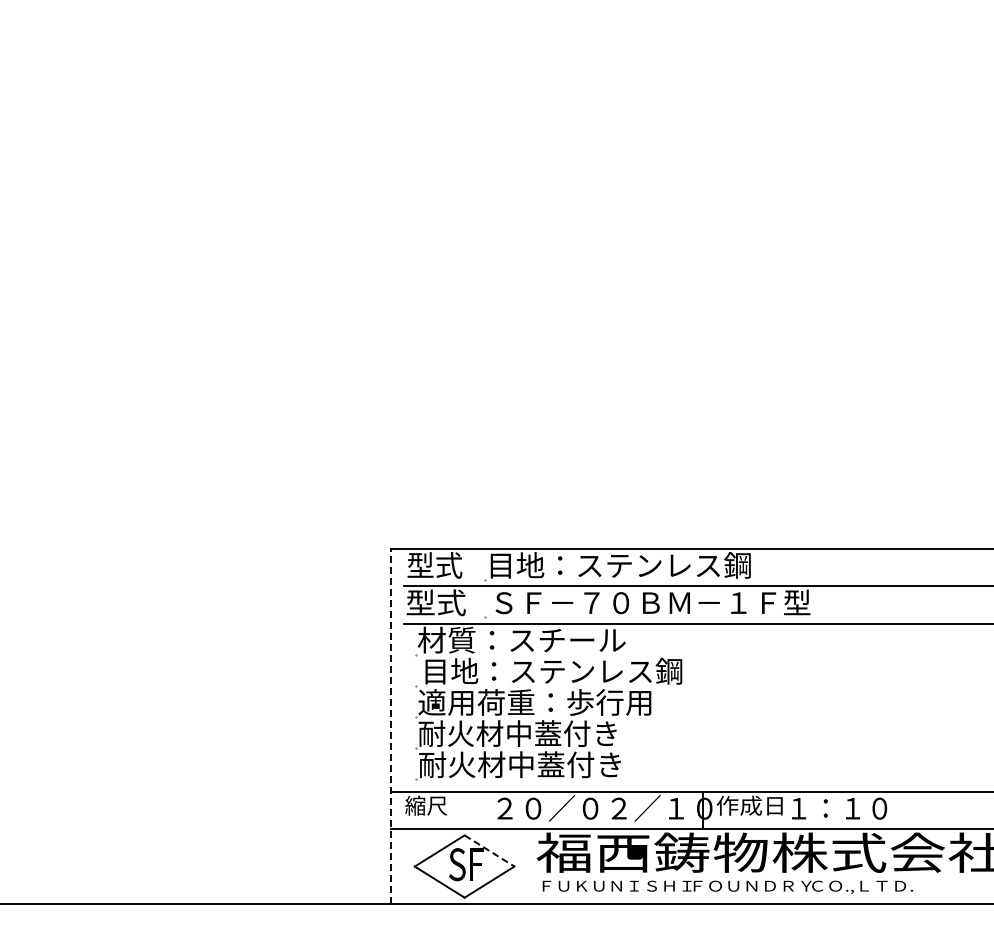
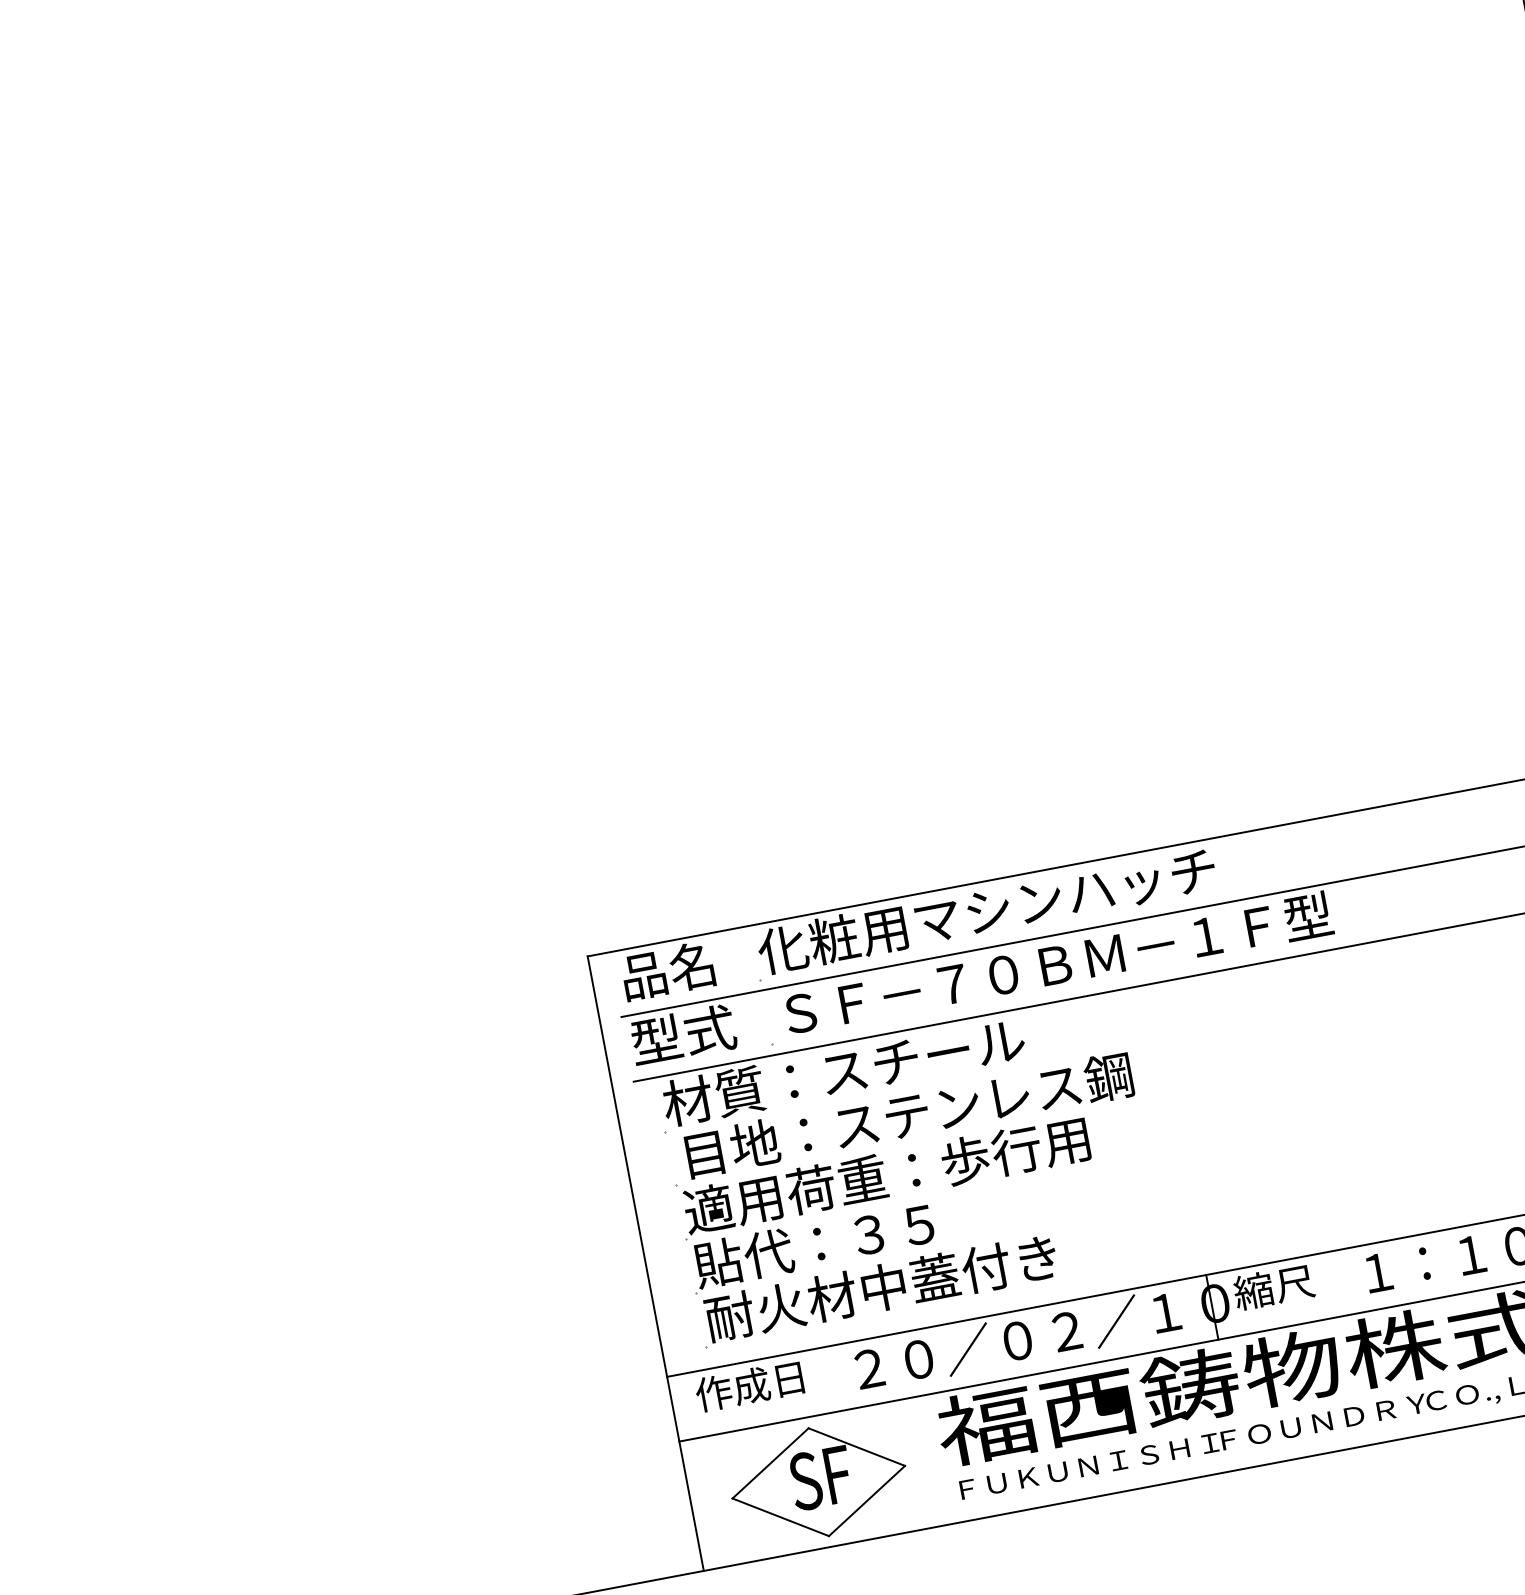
text: (434, 565) -> (668, 971), 型式 -> 品名
text: (618, 565) -> (986, 910), 目地：ステンレス鋼 -> 化粧用マシンハッチ
line: (391, 726) -> (646, 1263), dashed -> solid
text: (517, 733) -> (866, 1234), 耐火材中蓋付き -> 貼代：３５
text: (435, 805) -> (748, 1386), 縮尺 -> 作成日
text: (749, 805) -> (1291, 1283), 作成日 -> 縮尺
line: (489, 851) -> (856, 1448), dashed -> solid

